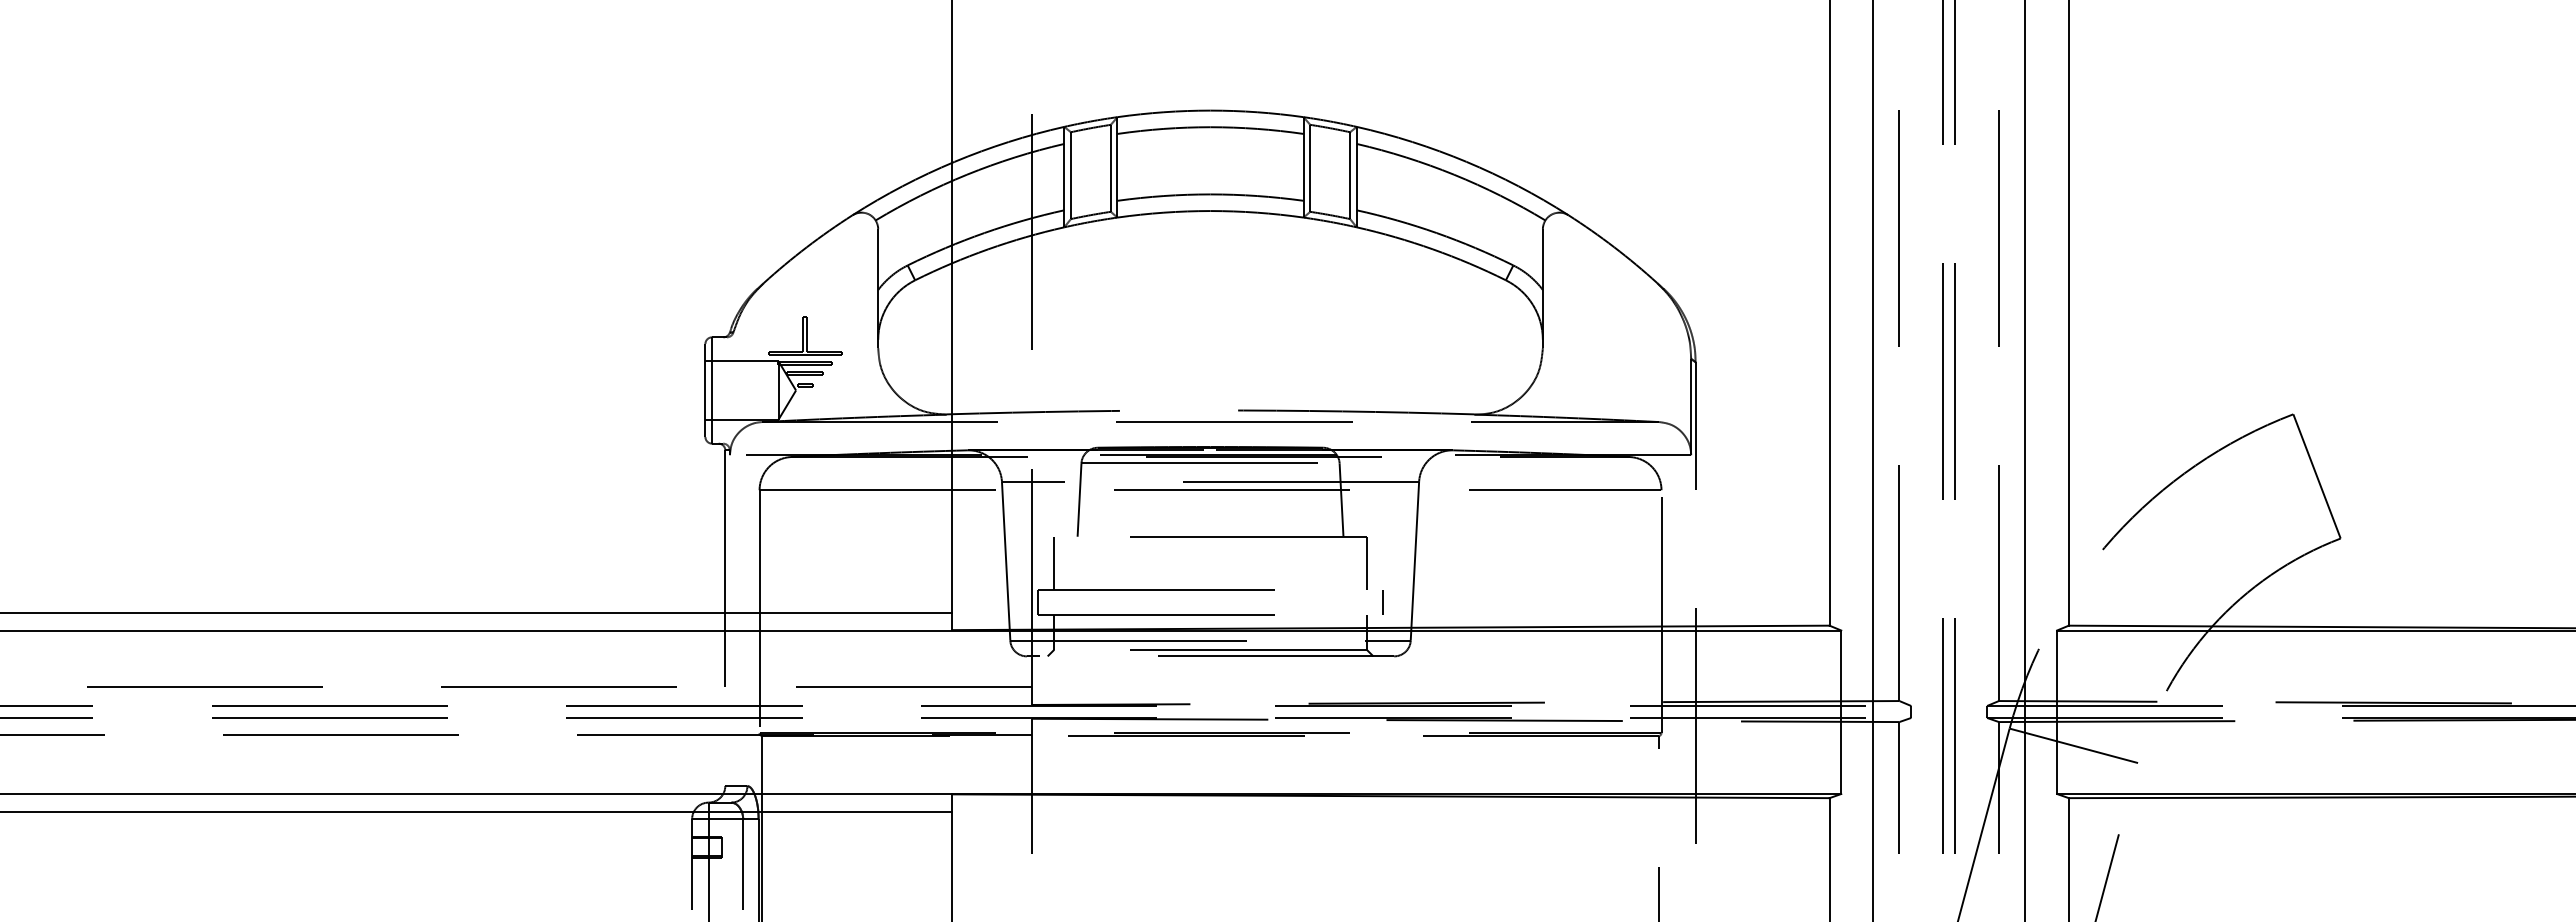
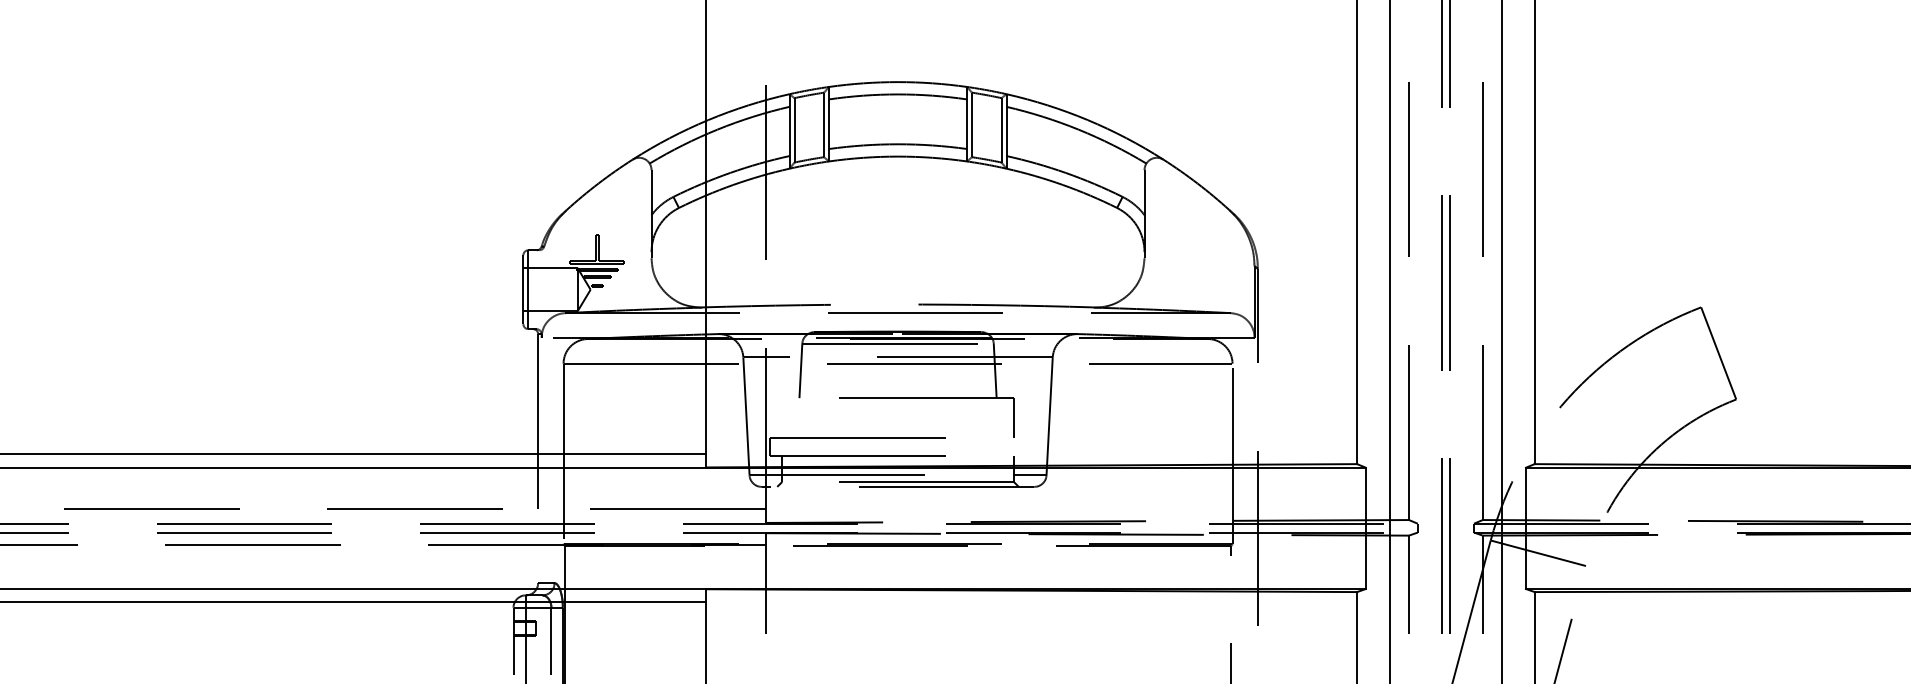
line: (1054, 562) -> (782, 417), removed
line: (1382, 601) -> (1025, 446), removed

